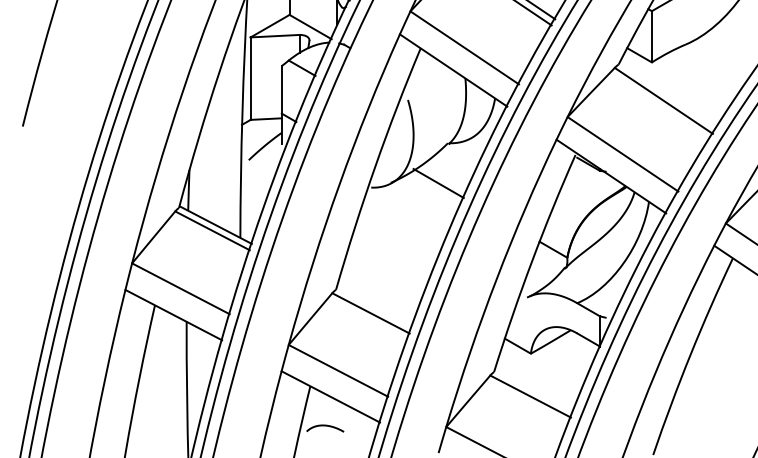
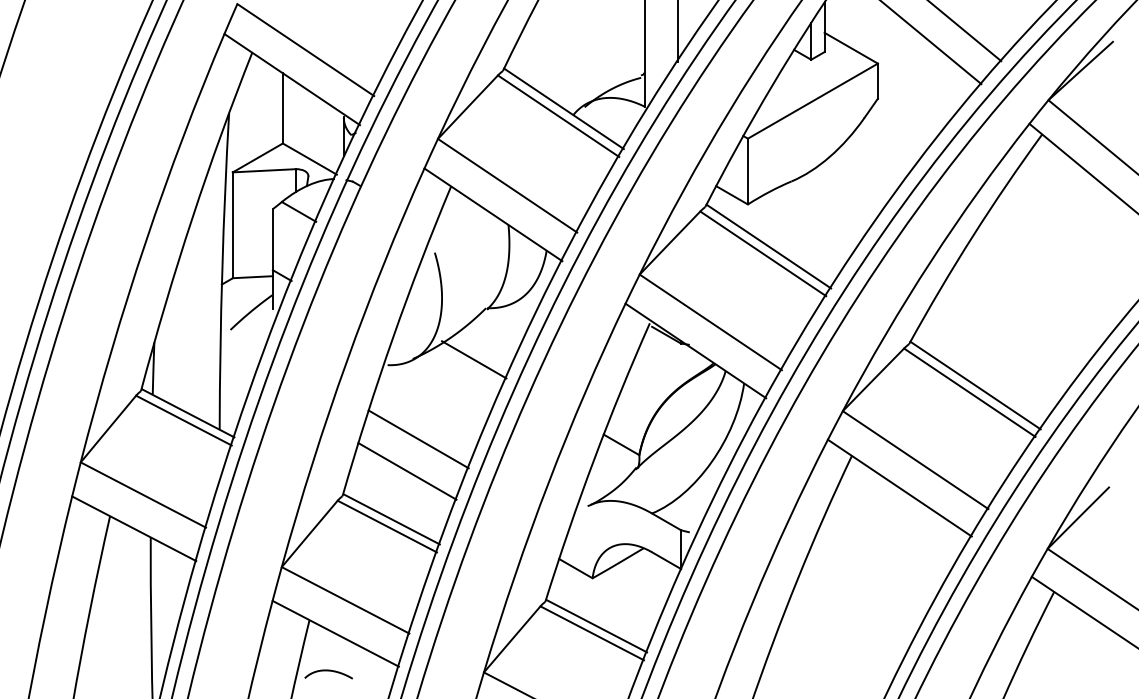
line: (667, 95) -> (768, 246), added
line: (395, 245) -> (418, 439), added
line: (386, 270) -> (407, 471), added
line: (374, 307) -> (391, 519), added
line: (533, 391) -> (596, 626), added

